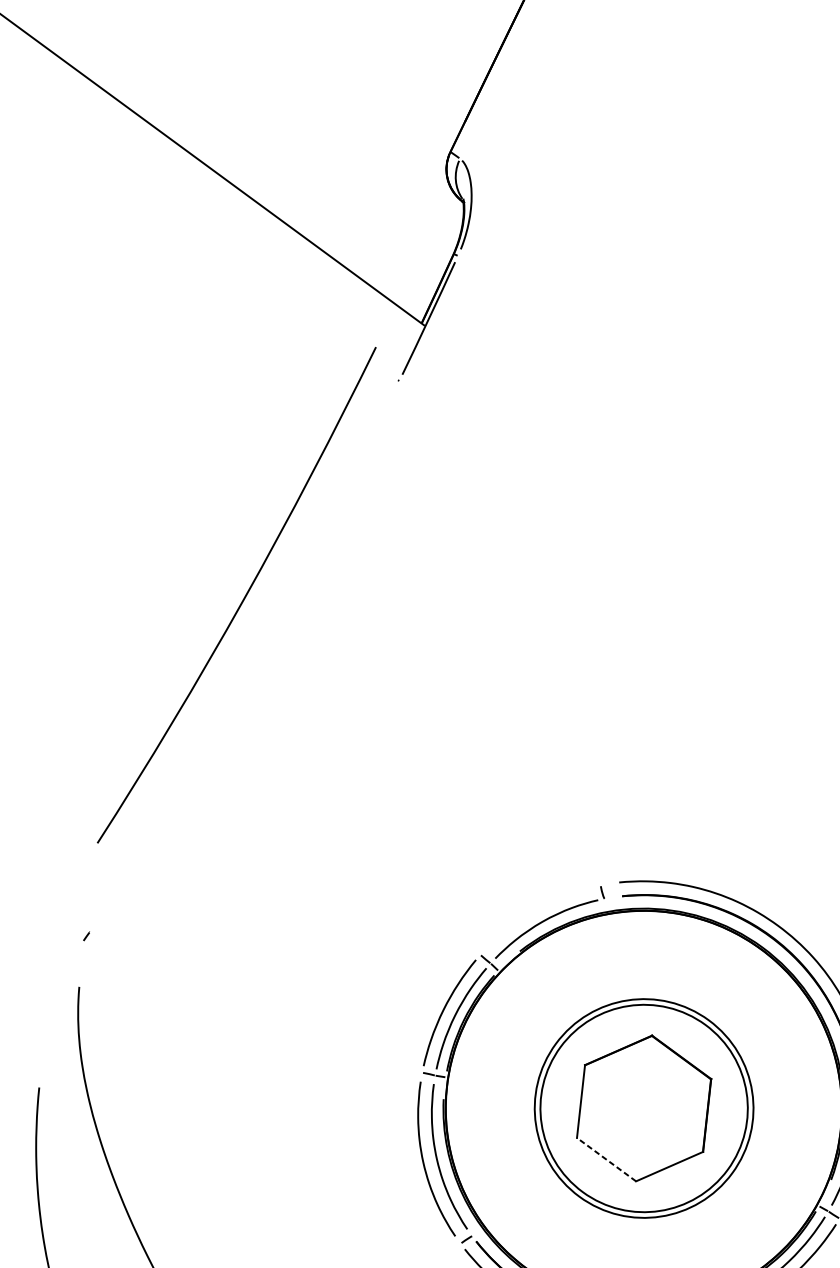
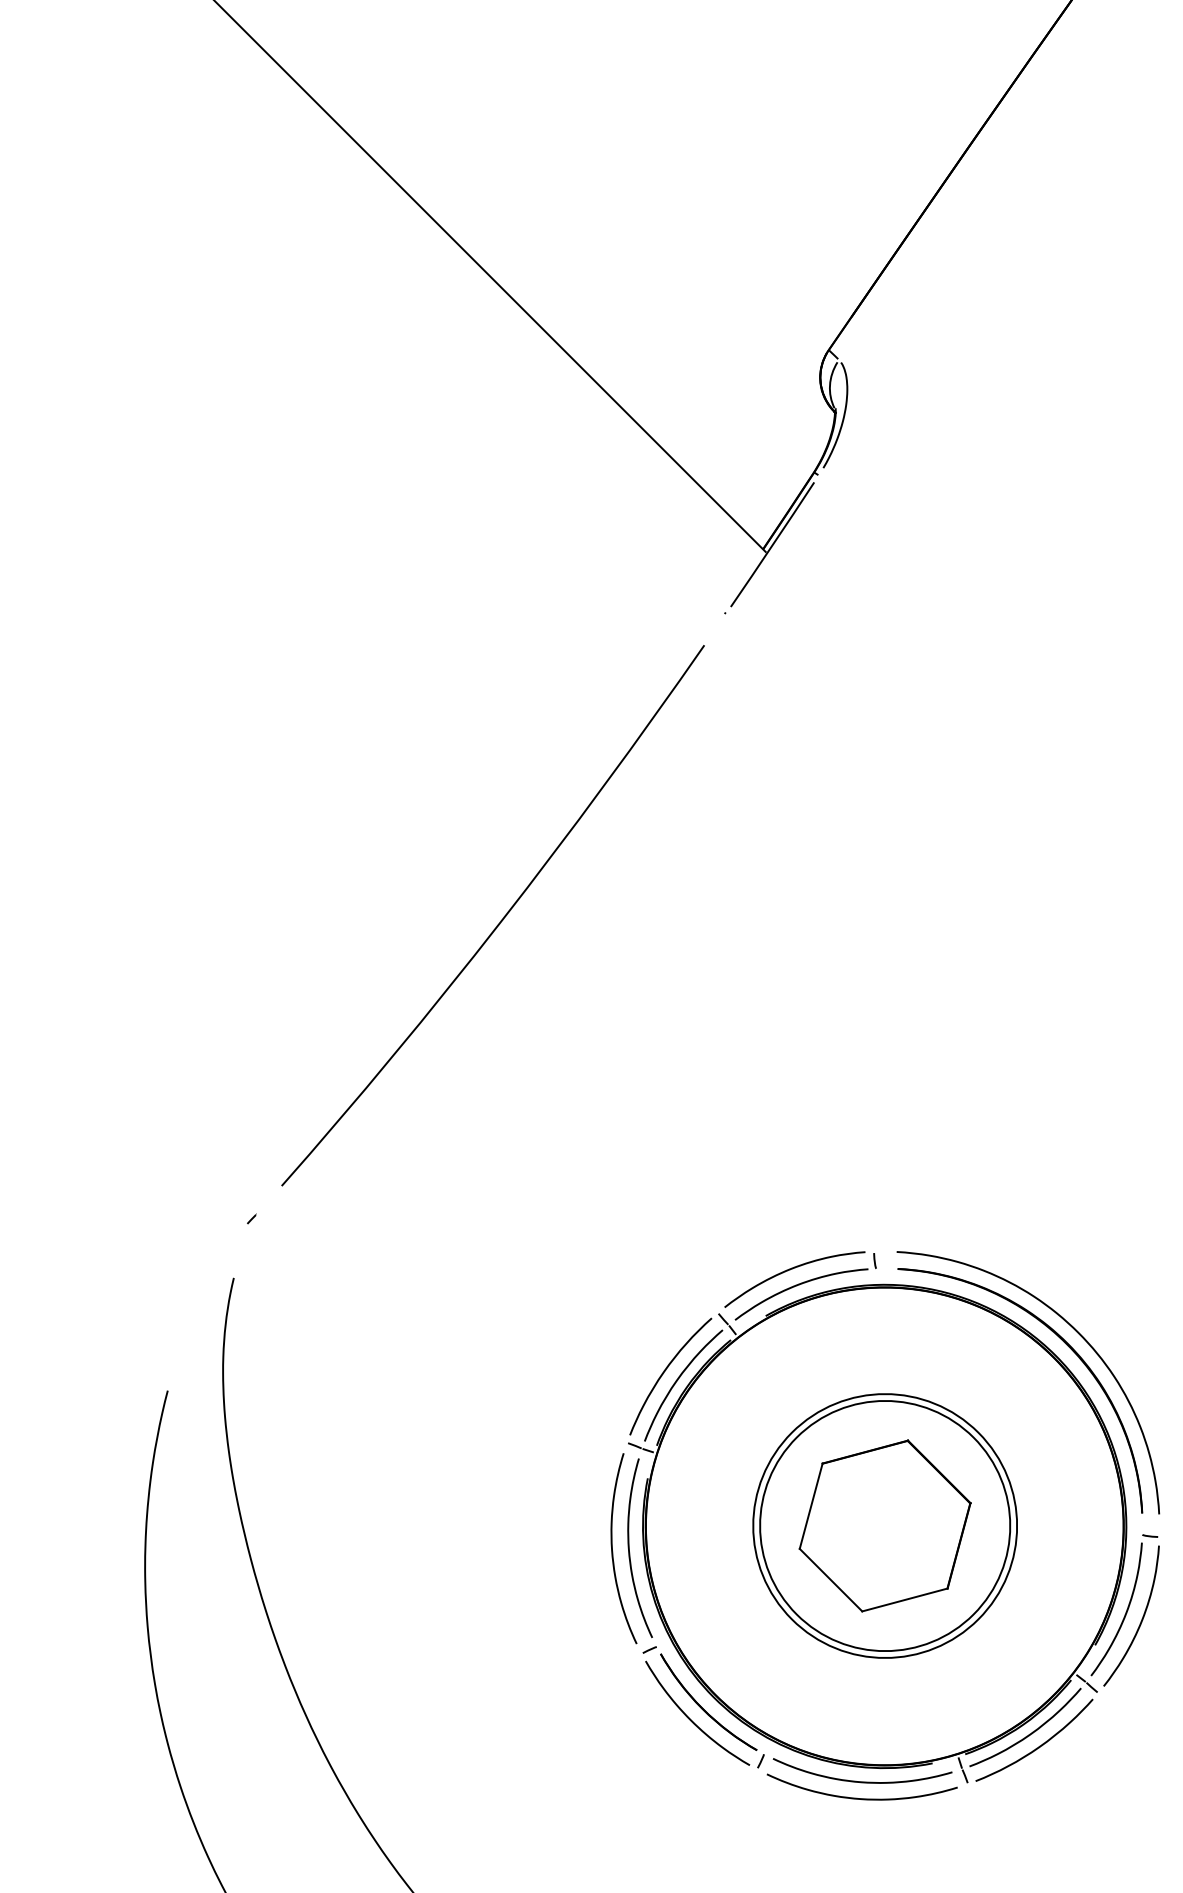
curve: (243, 598) -> (500, 920), moved
curve: (534, 910) -> (790, 1270), added
line: (606, 1159) -> (830, 1579), dashed -> solid

